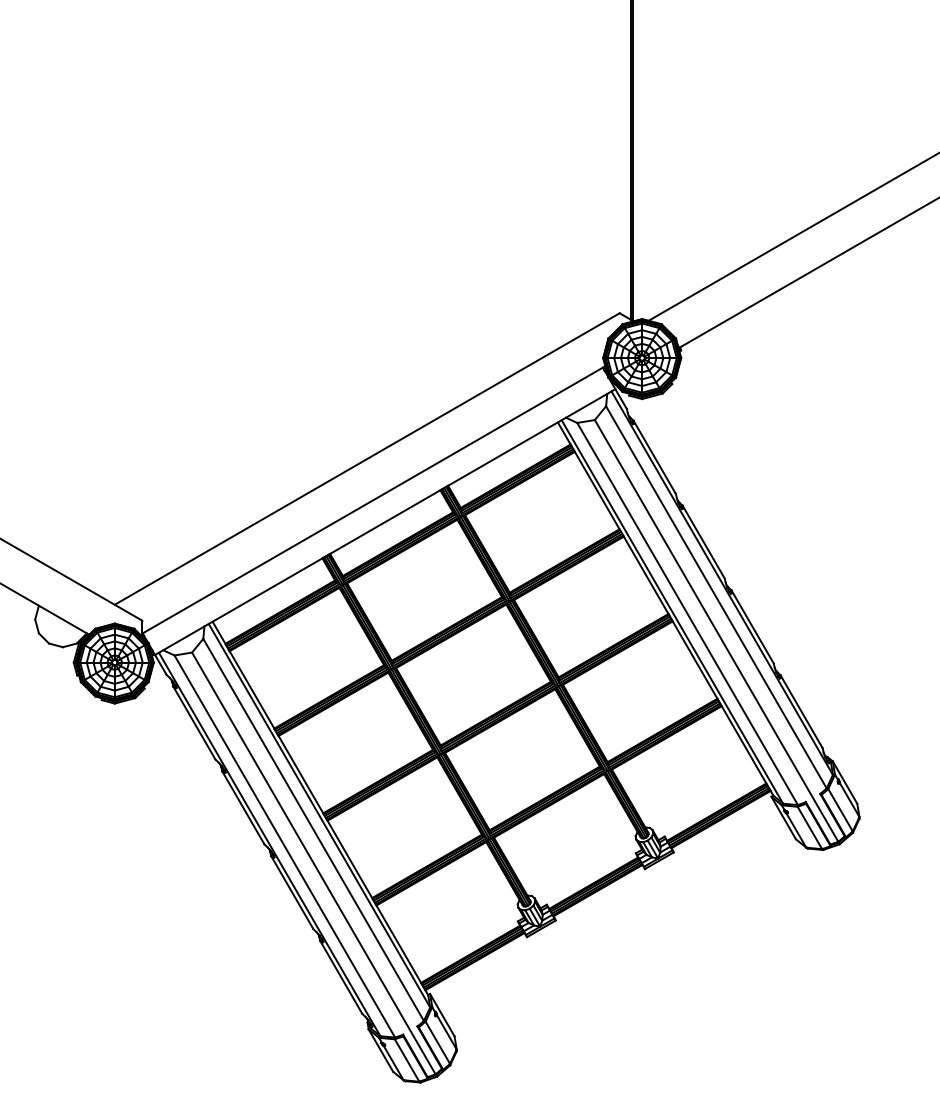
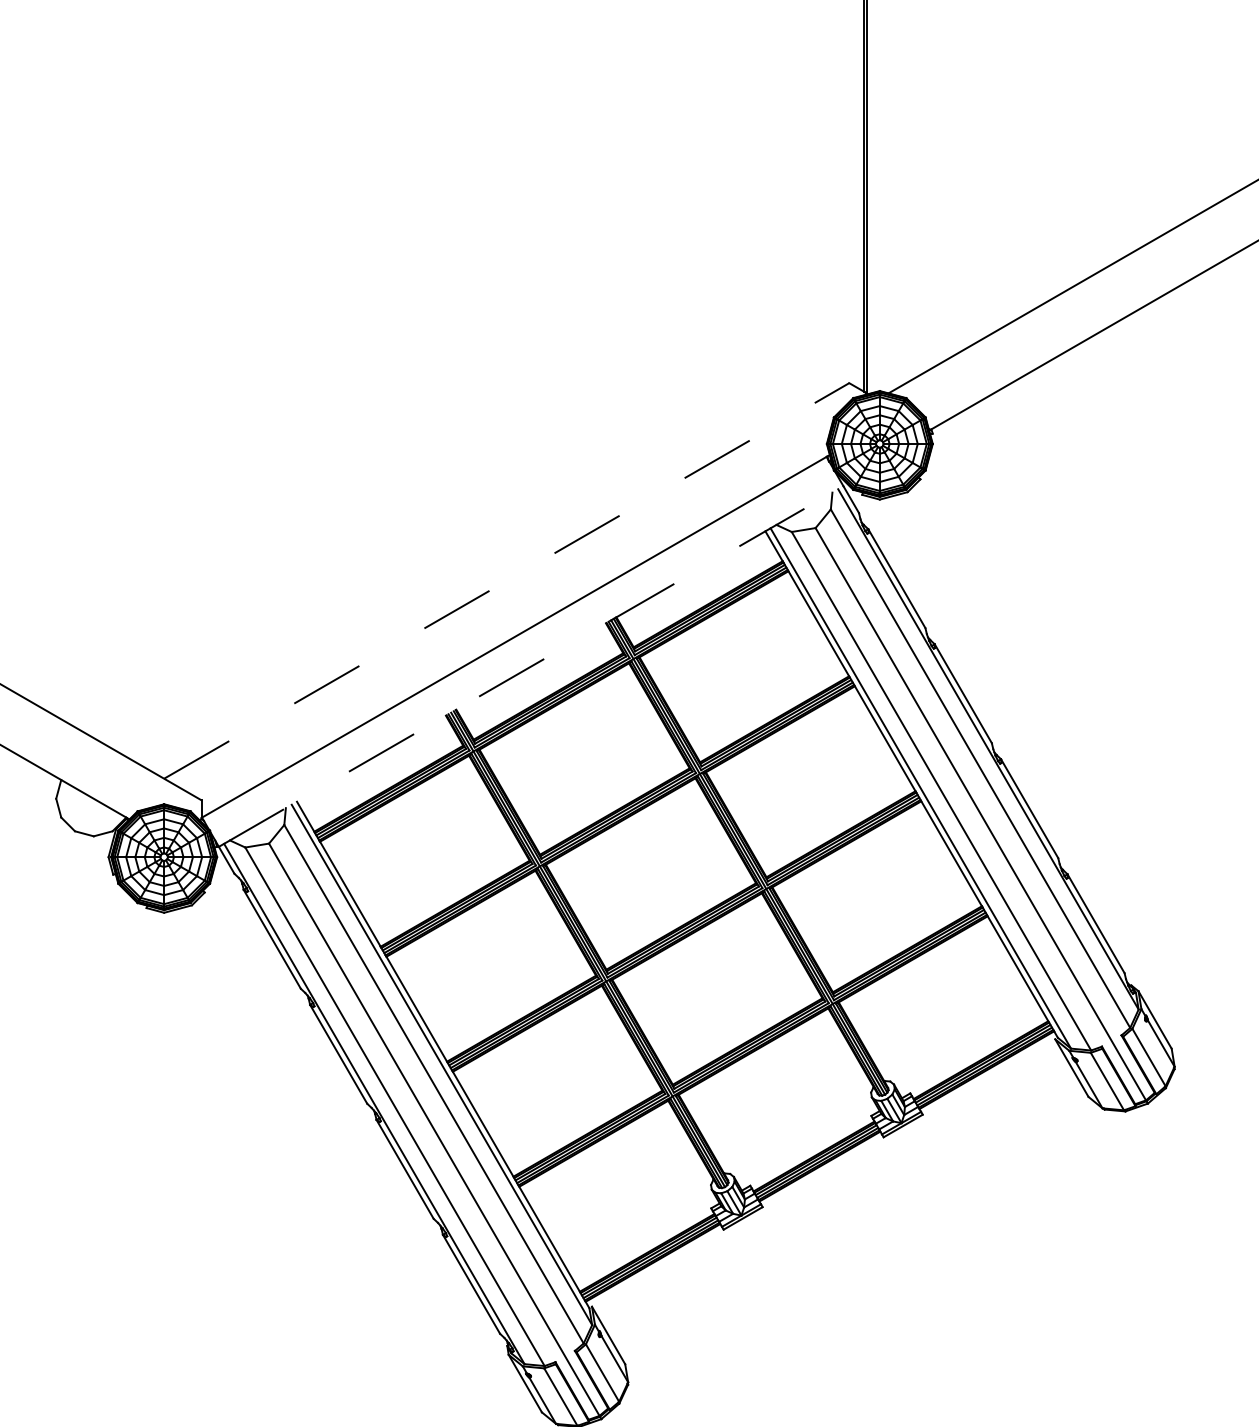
line: (367, 458) -> (507, 580), solid -> dashed
line: (385, 522) -> (531, 667), solid -> dashed

